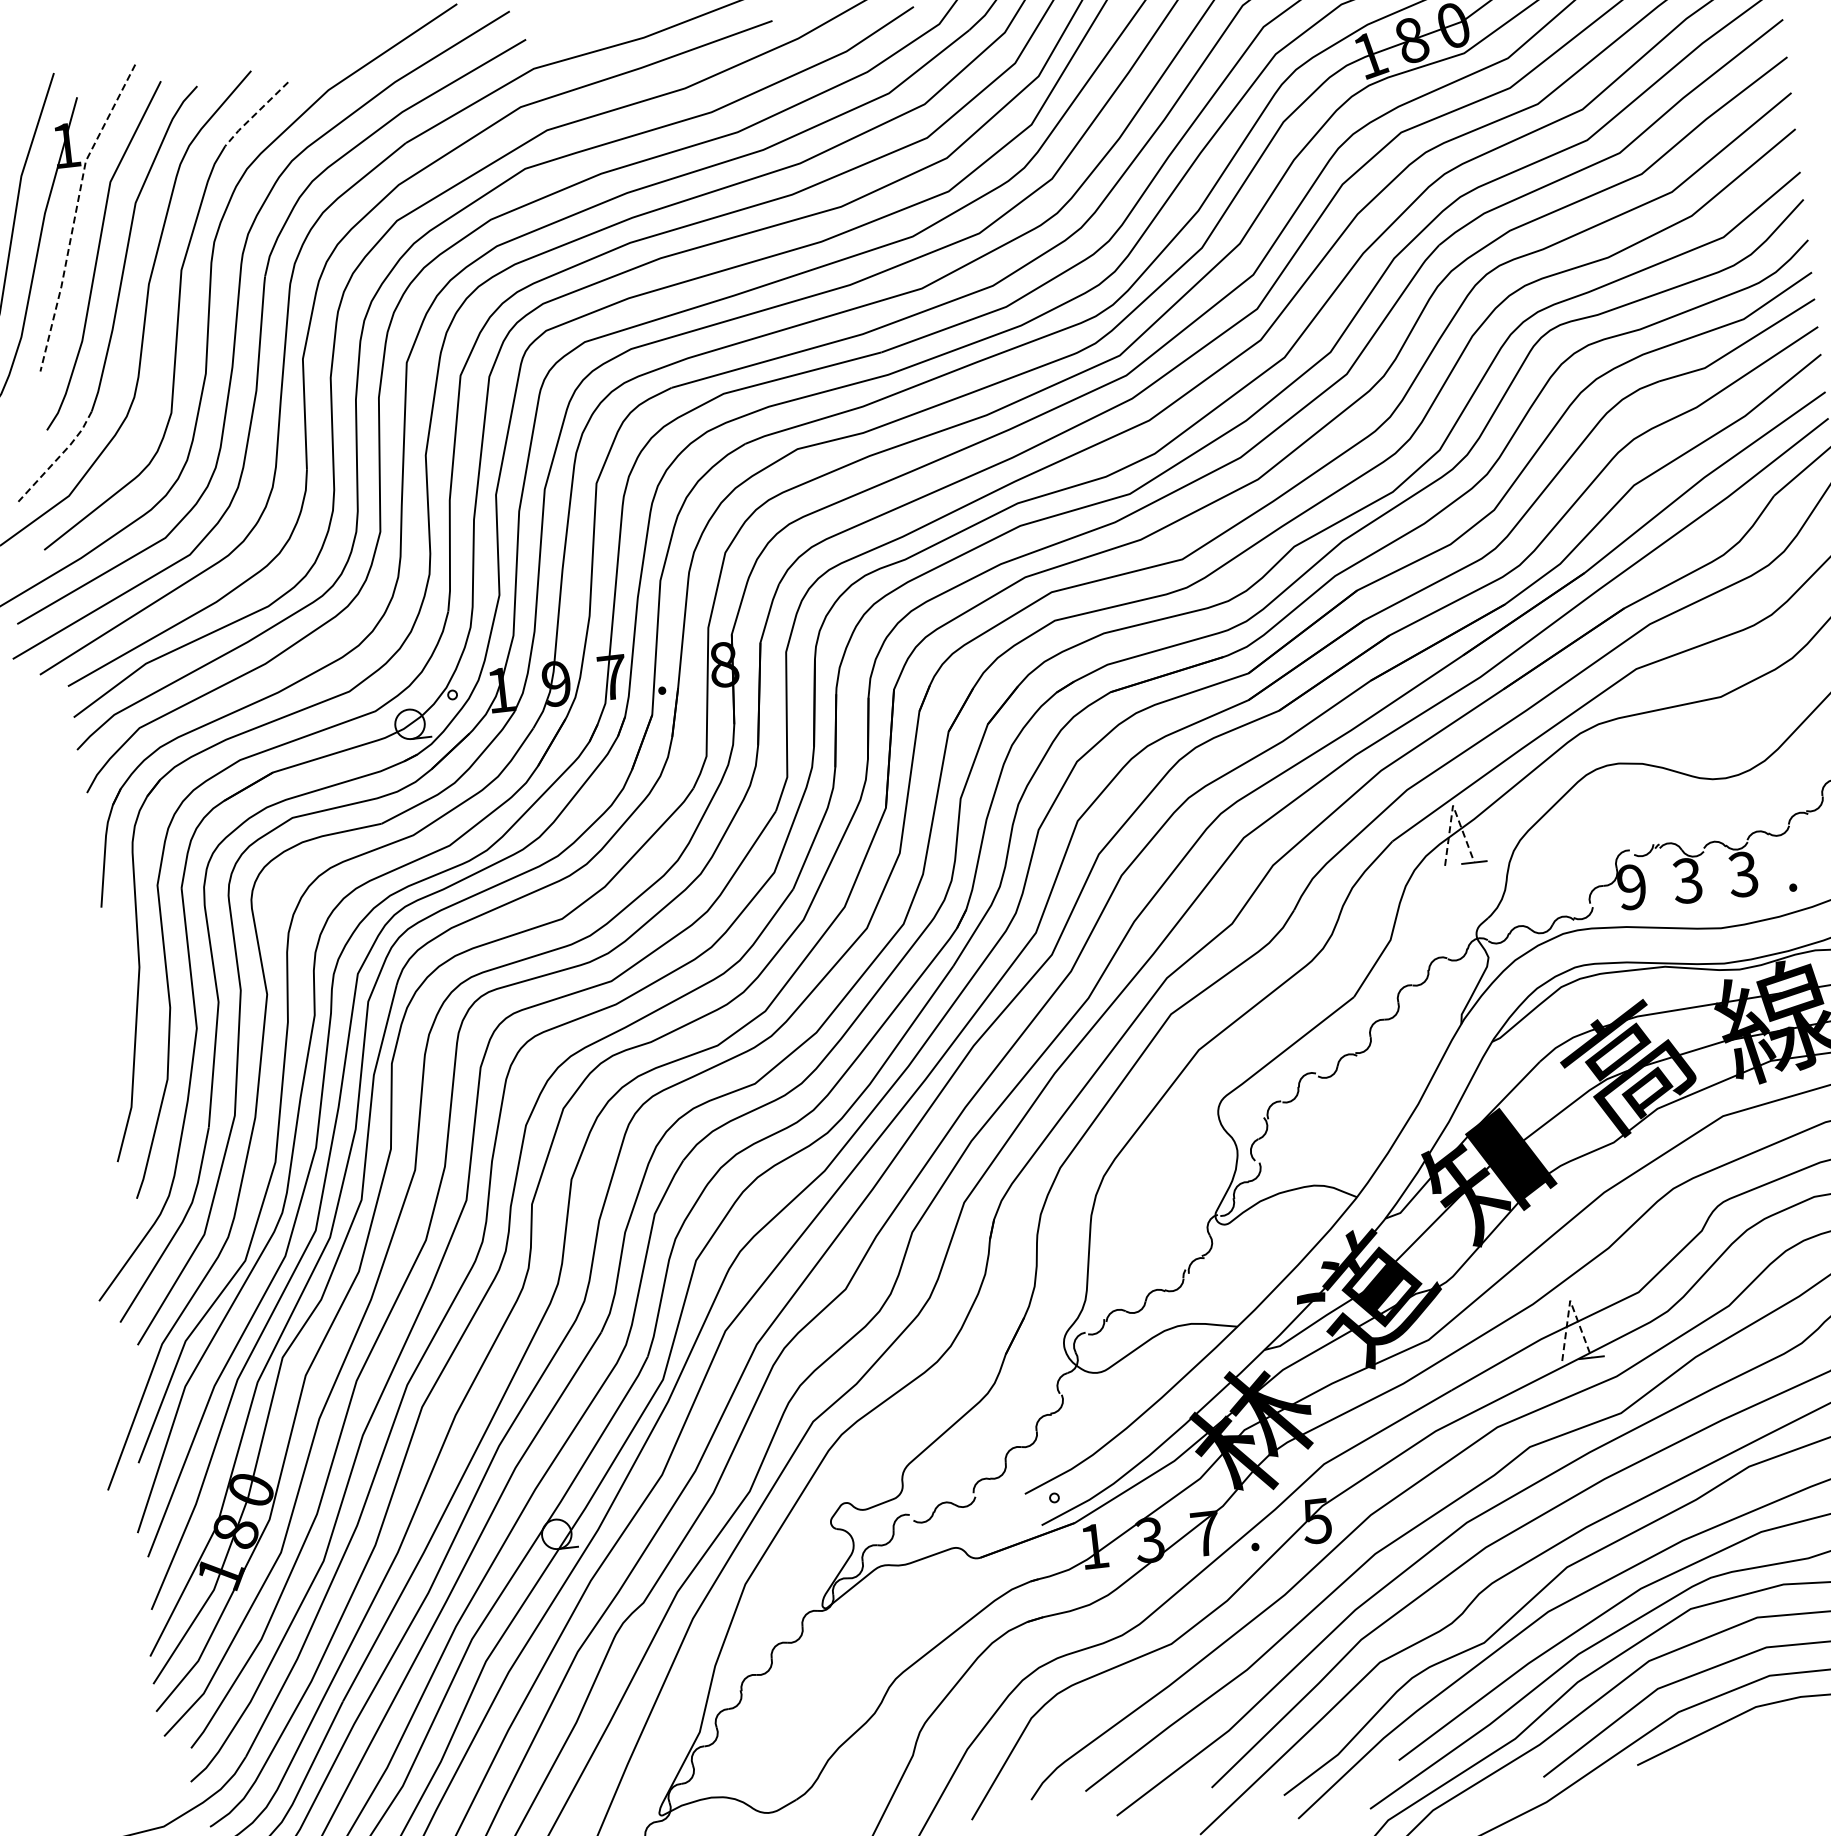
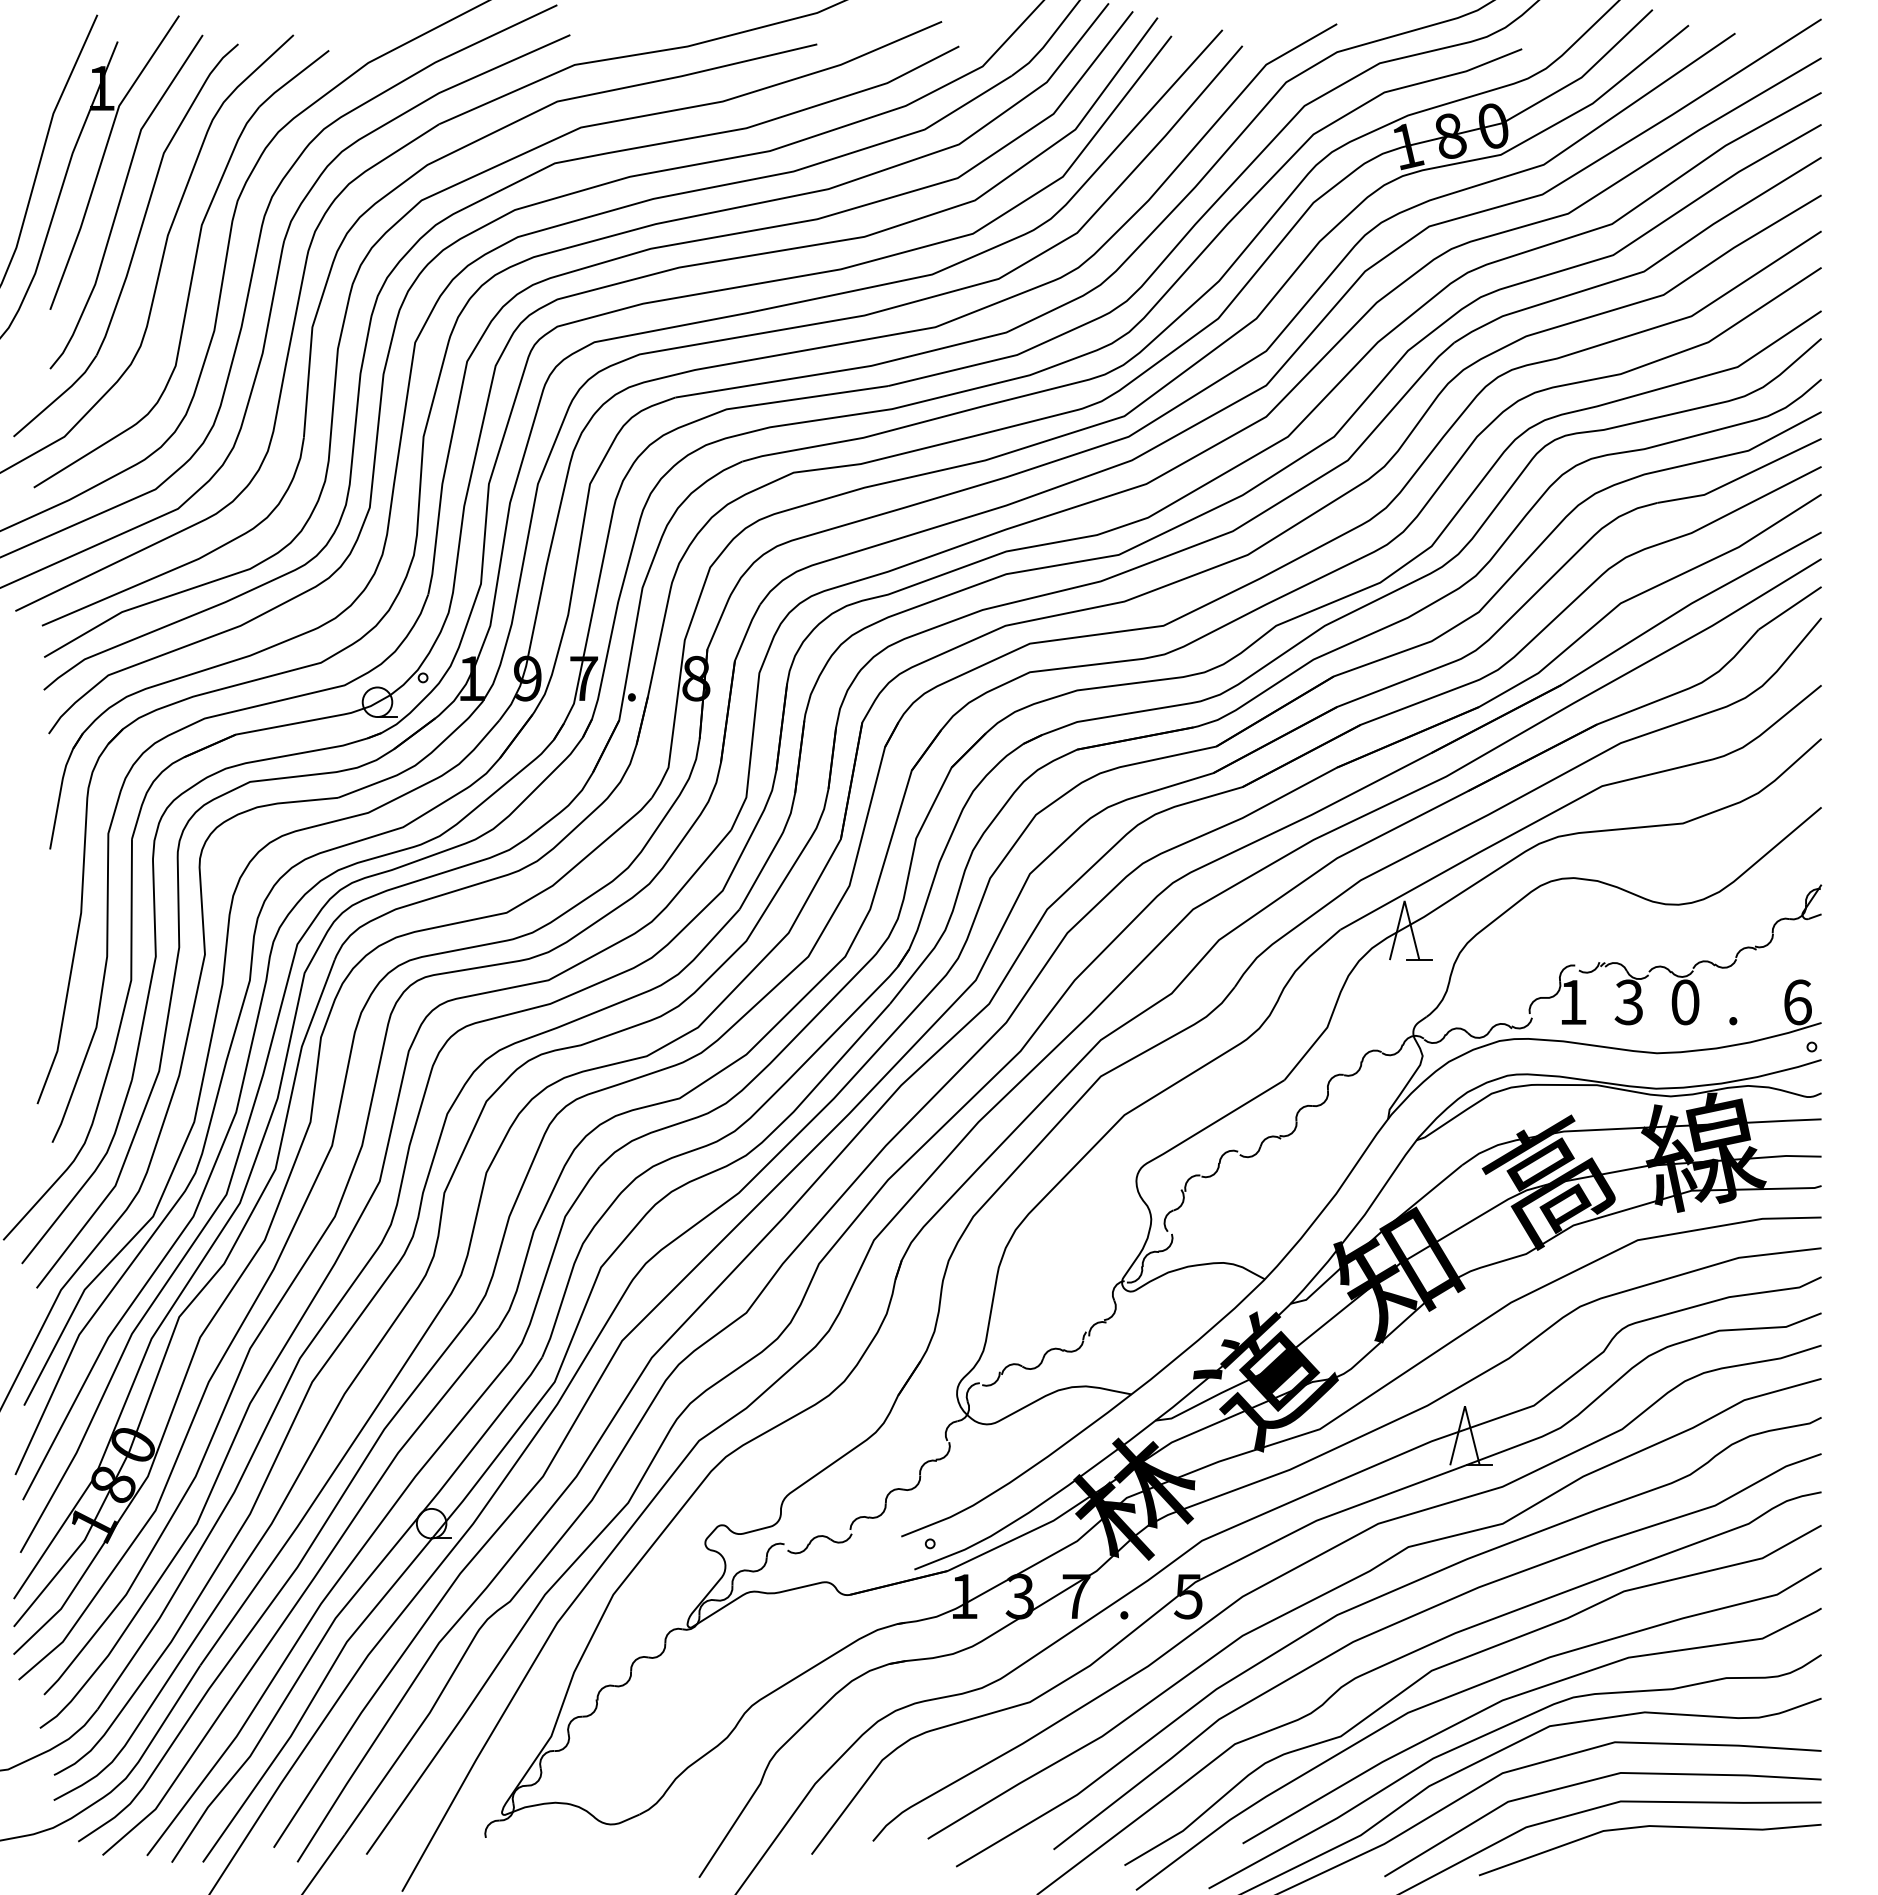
line: (255, 114) -> (293, 78), dashed -> solid
line: (76, 214) -> (103, 157), dashed -> solid
line: (58, 457) -> (58, 397), dashed -> solid
line: (1452, 805) -> (1404, 900), dashed -> solid
text: (1742, 874) -> (1684, 1002), 3 -> 0
text: (1631, 887) -> (1572, 1002), 9 -> 1
line: (1570, 1300) -> (1465, 1406), dashed -> solid

